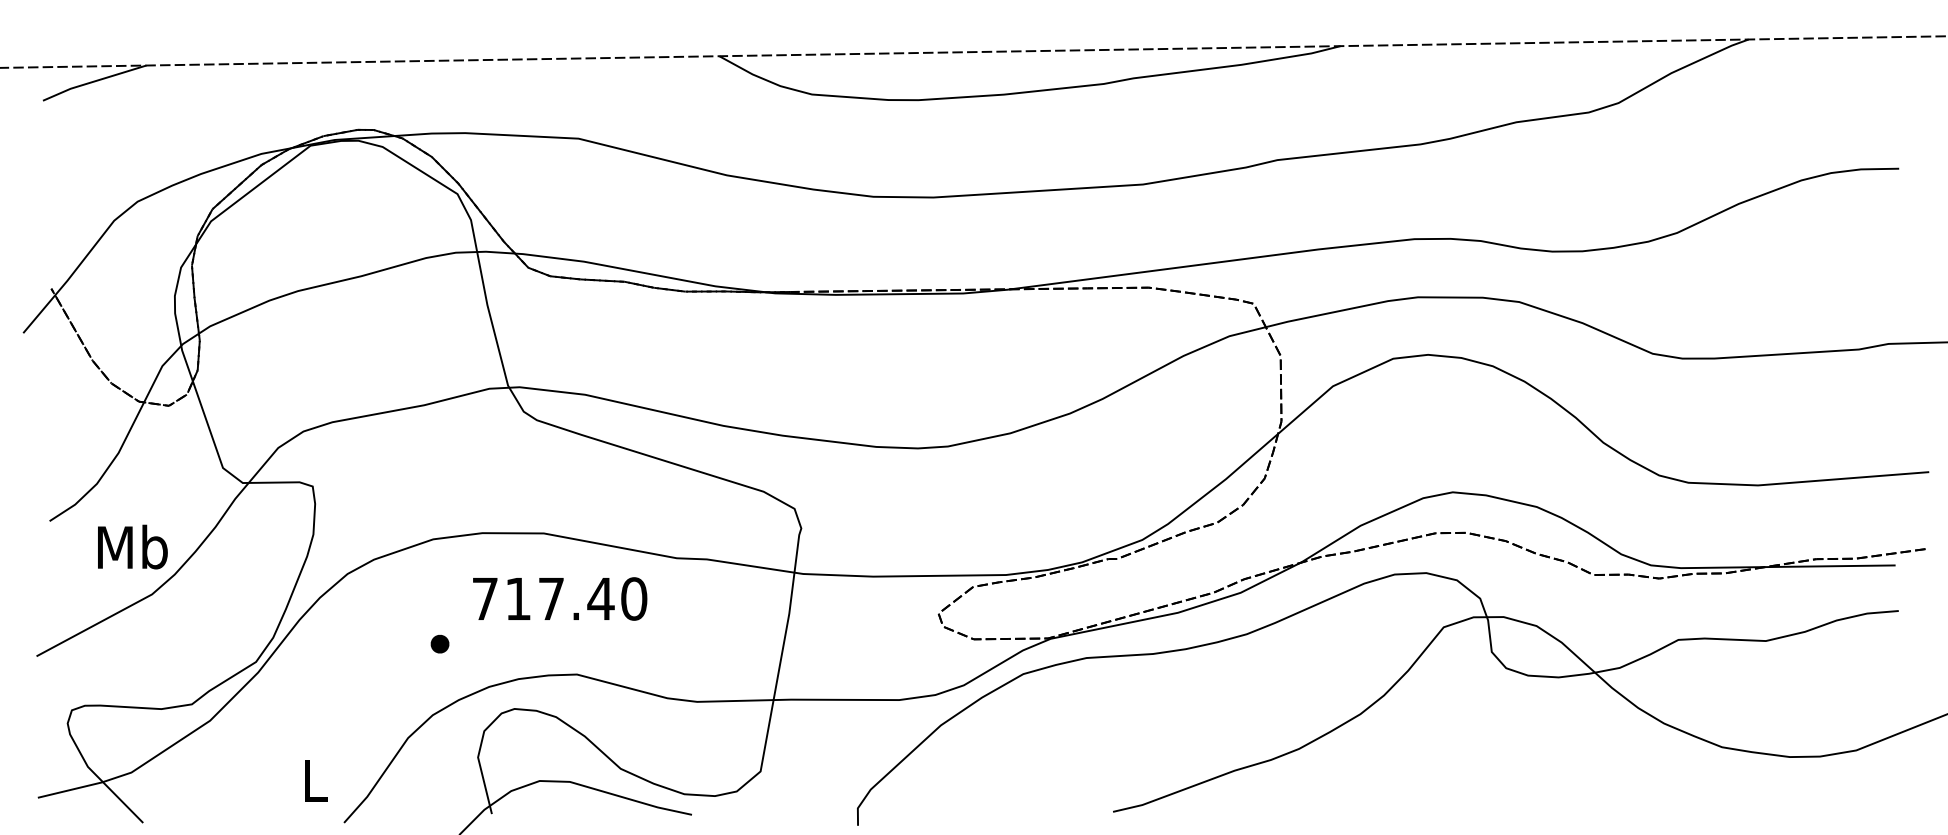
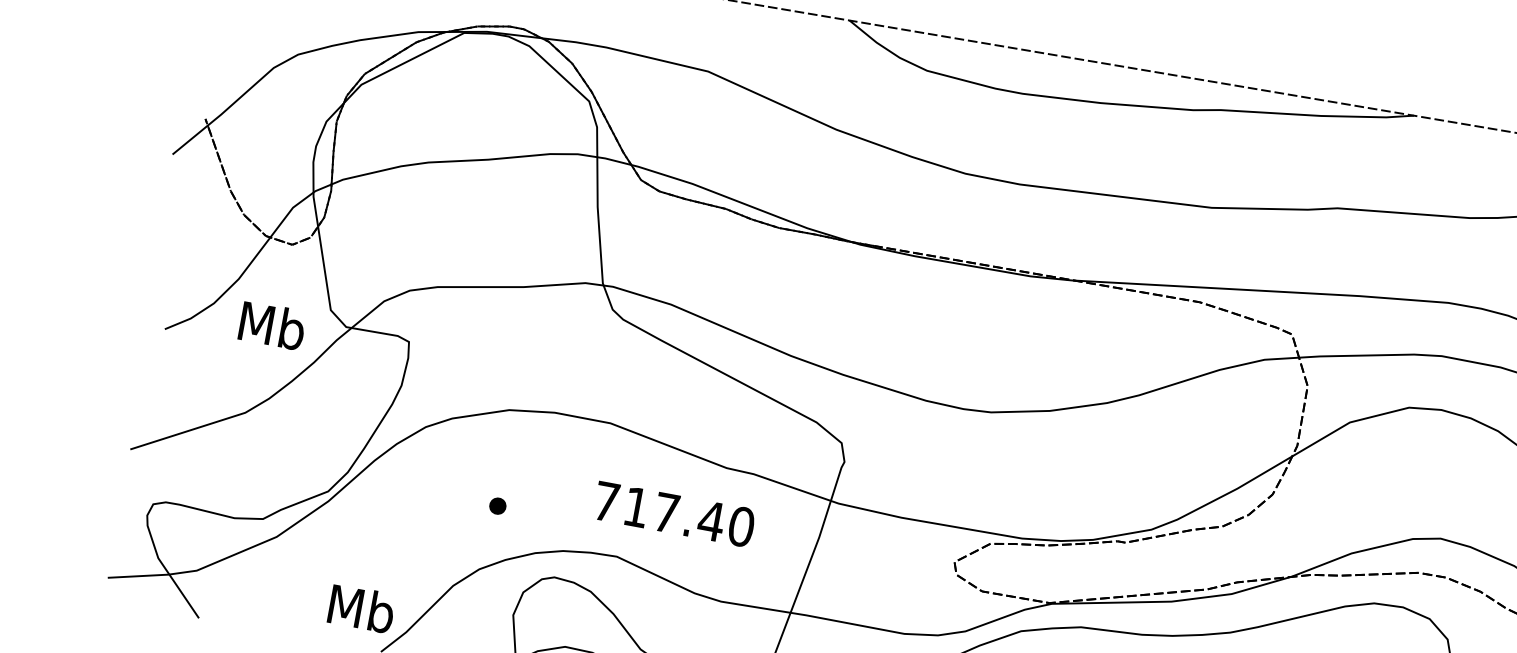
text: (132, 546) -> (272, 325), moved
text: (560, 598) -> (674, 513), moved
text: (315, 780) -> (362, 608), L -> Mb

